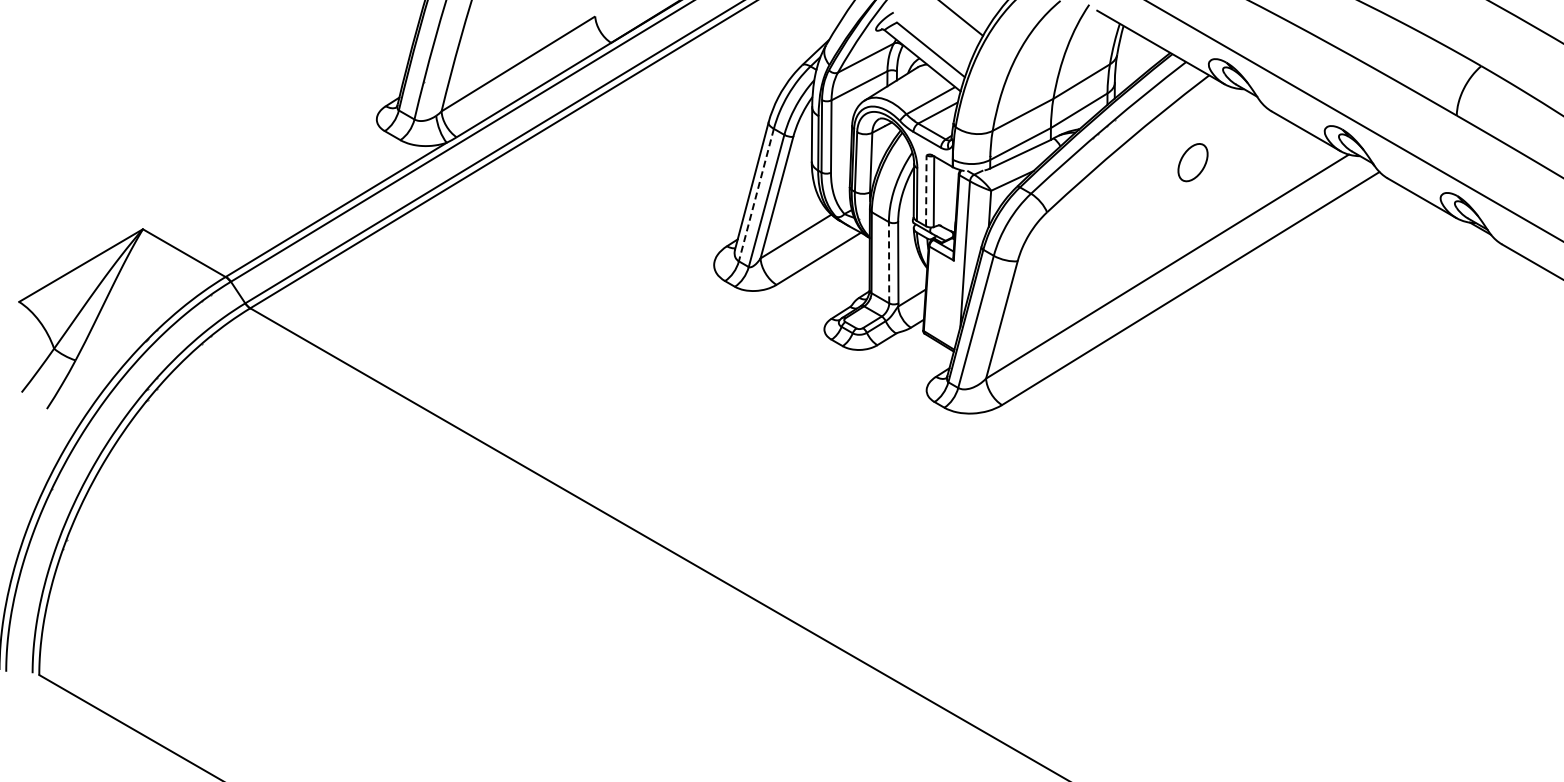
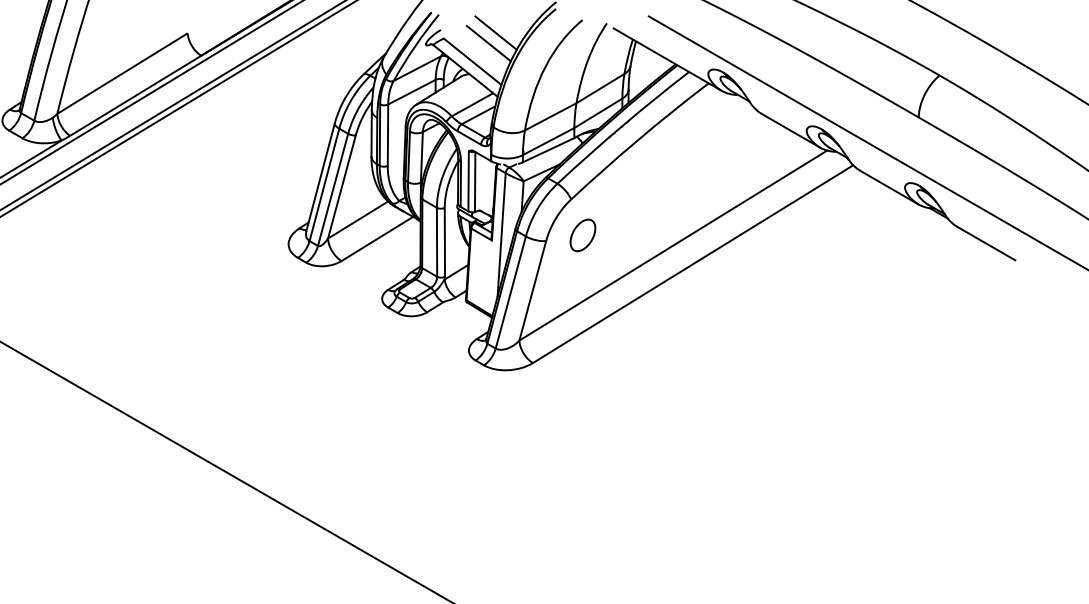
line: (950, 28) -> (489, 43), added
part: (1192, 162) -> (582, 235), moved
line: (926, 190) -> (468, 181), dashed -> solid
line: (756, 195) -> (324, 185), dashed -> solid
line: (889, 262) -> (437, 242), dashed -> solid

